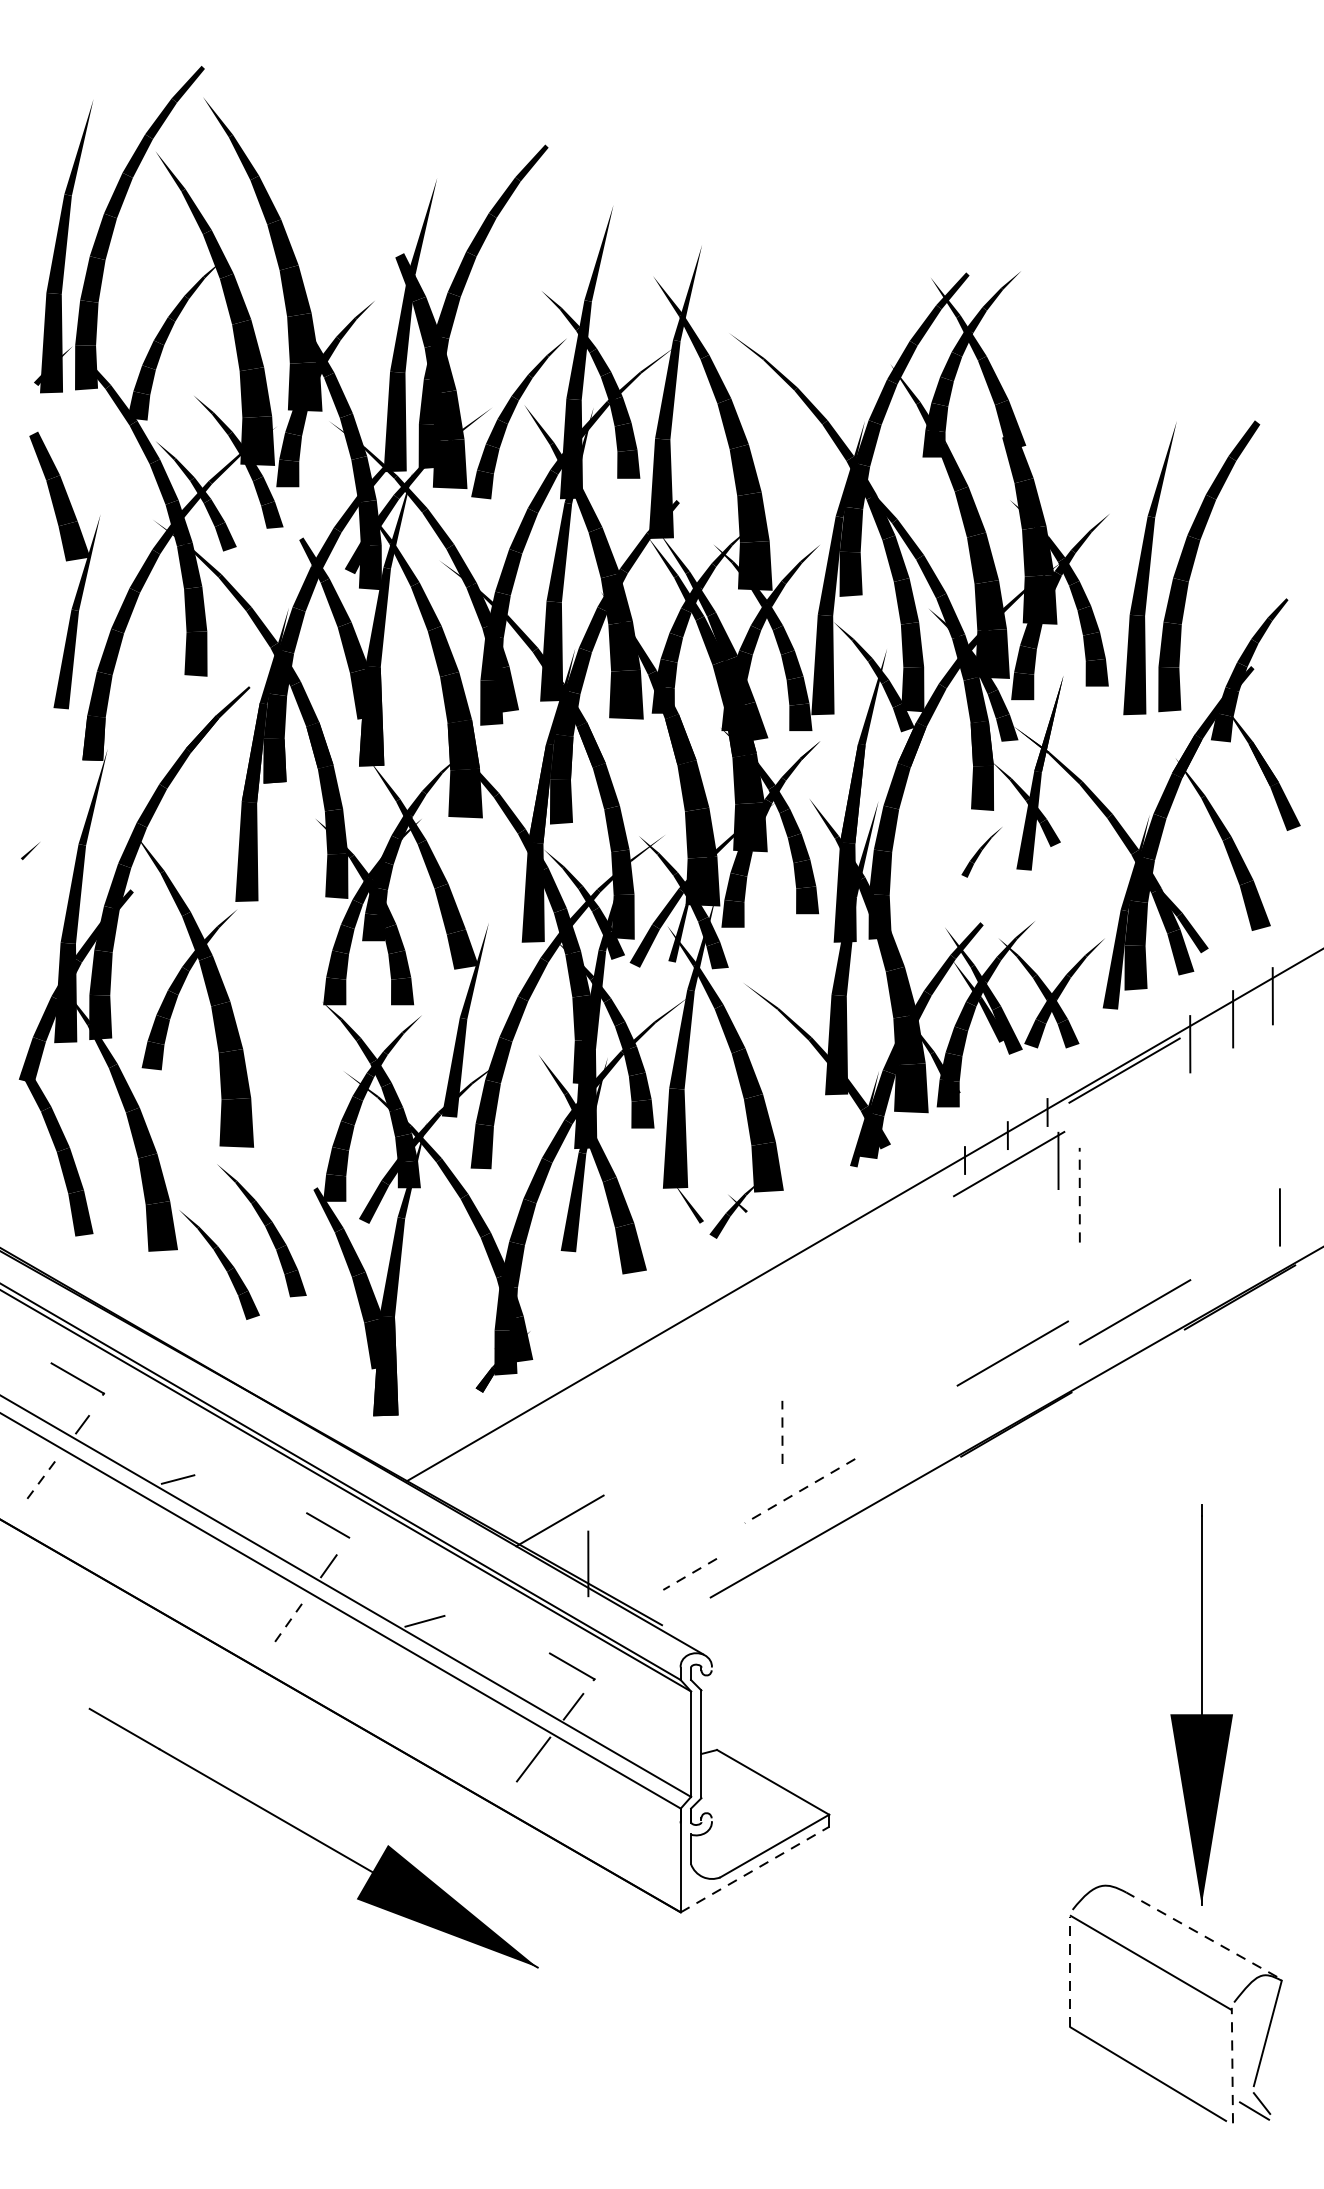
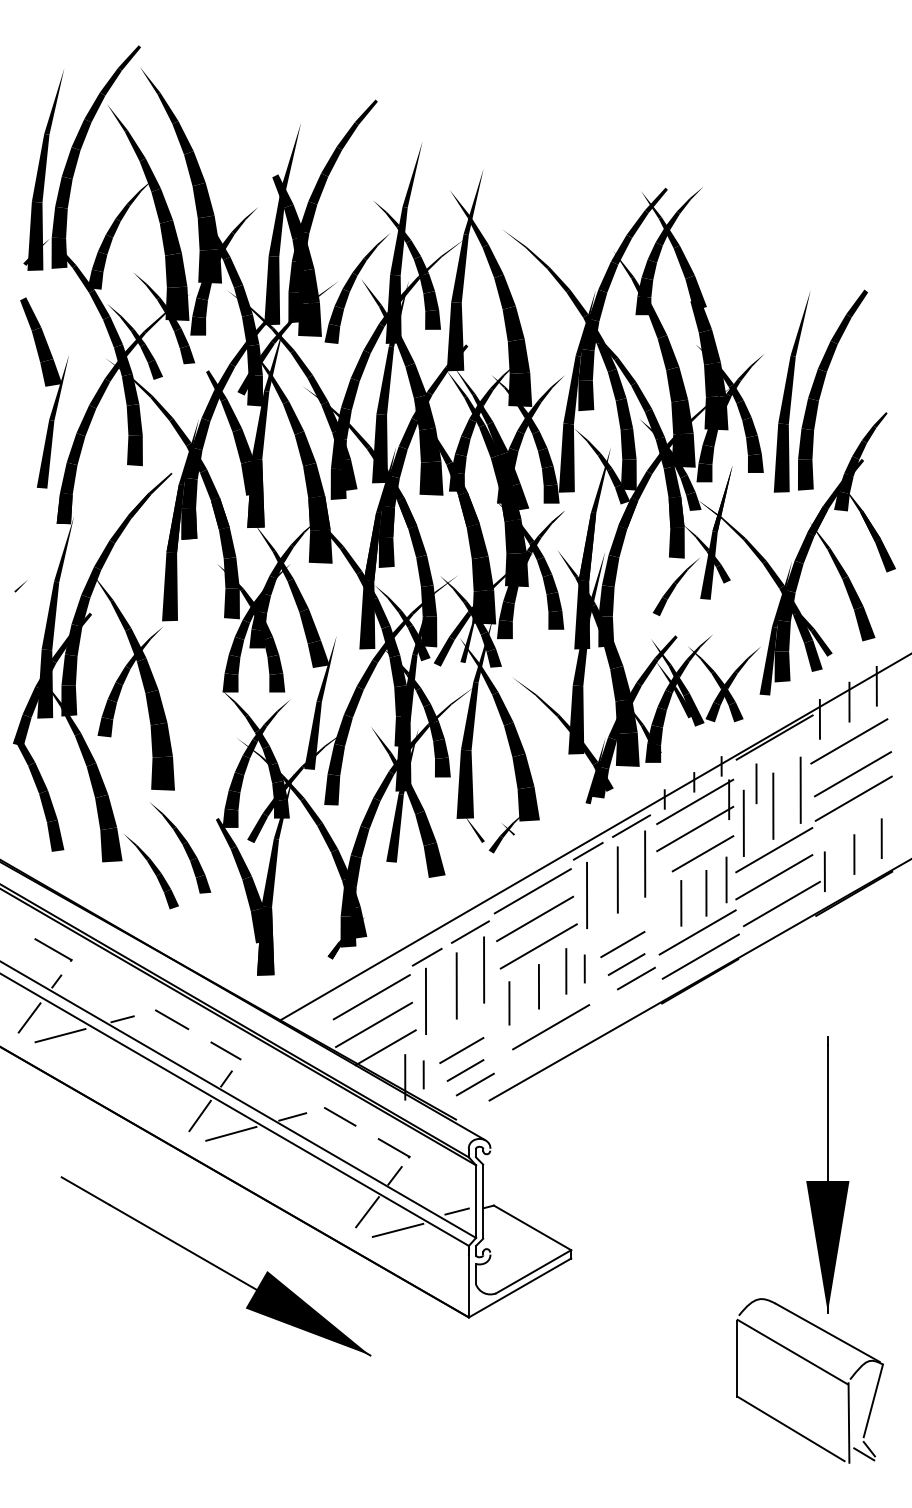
part: (982, 852) -> (676, 587), size x1.67
line: (1233, 1076) -> (849, 741), added
line: (1238, 1124) -> (853, 774), added
line: (1098, 1137) -> (756, 783), added
line: (1162, 1146) -> (800, 789), added
line: (1238, 1159) -> (853, 798), added
line: (1122, 1169) -> (773, 805), added
line: (1079, 1195) -> (743, 823), dashed -> solid
line: (916, 1198) -> (631, 825), added
line: (1009, 1202) -> (695, 828), added
line: (852, 1234) -> (587, 850), added
line: (1124, 1234) -> (774, 850), added
line: (1019, 1238) -> (702, 853), added
line: (1240, 1240) -> (854, 854), added
line: (937, 1253) -> (645, 863), added
line: (1196, 1265) -> (824, 871), added
line: (1124, 1273) -> (774, 877), added
line: (896, 1276) -> (617, 879), added
line: (1054, 1276) -> (726, 879), added
line: (773, 1294) -> (532, 891), added
line: (1025, 1296) -> (706, 893), added
line: (852, 1299) -> (587, 895), added
line: (989, 1311) -> (681, 903), added
line: (777, 1333) -> (535, 918), added
line: (681, 1352) -> (469, 931), added
line: (903, 1371) -> (622, 944), added
line: (781, 1373) -> (538, 946), added
line: (619, 1388) -> (426, 956), added
line: (1016, 1388) -> (700, 956), added
line: (909, 1400) -> (626, 964), added
line: (848, 1405) -> (584, 968), added
line: (703, 1407) -> (484, 969), added
line: (822, 1410) -> (566, 971), added
line: (922, 1420) -> (635, 978), added
line: (662, 1430) -> (456, 985), added
line: (781, 1431) -> (538, 986), dashed -> solid
line: (539, 1447) -> (371, 997), added
line: (617, 1453) -> (425, 1001), added
line: (739, 1456) -> (509, 1003), added
line: (42, 1476) -> (29, 1017), dashed -> solid
line: (250, 1479) -> (172, 1019), added
line: (543, 1487) -> (374, 1024), added
line: (800, 1491) -> (551, 1027), dashed -> solid
line: (87, 1503) -> (60, 1035), added
line: (669, 1524) -> (461, 1050), added
line: (675, 1553) -> (465, 1070), added
line: (614, 1559) -> (423, 1074), added
line: (688, 1574) -> (474, 1084), dashed -> solid
line: (291, 1619) -> (200, 1115), dashed -> solid
line: (492, 1620) -> (339, 1116), added
line: (336, 1645) -> (231, 1133), added
line: (662, 1758) -> (456, 1211), added
line: (577, 1784) -> (397, 1229), added
line: (755, 1868) -> (520, 1287), dashed -> solid
line: (1201, 1934) -> (827, 1332), dashed -> solid
line: (1070, 1971) -> (737, 1358), dashed -> solid
line: (1231, 2066) -> (848, 1423), dashed -> solid

